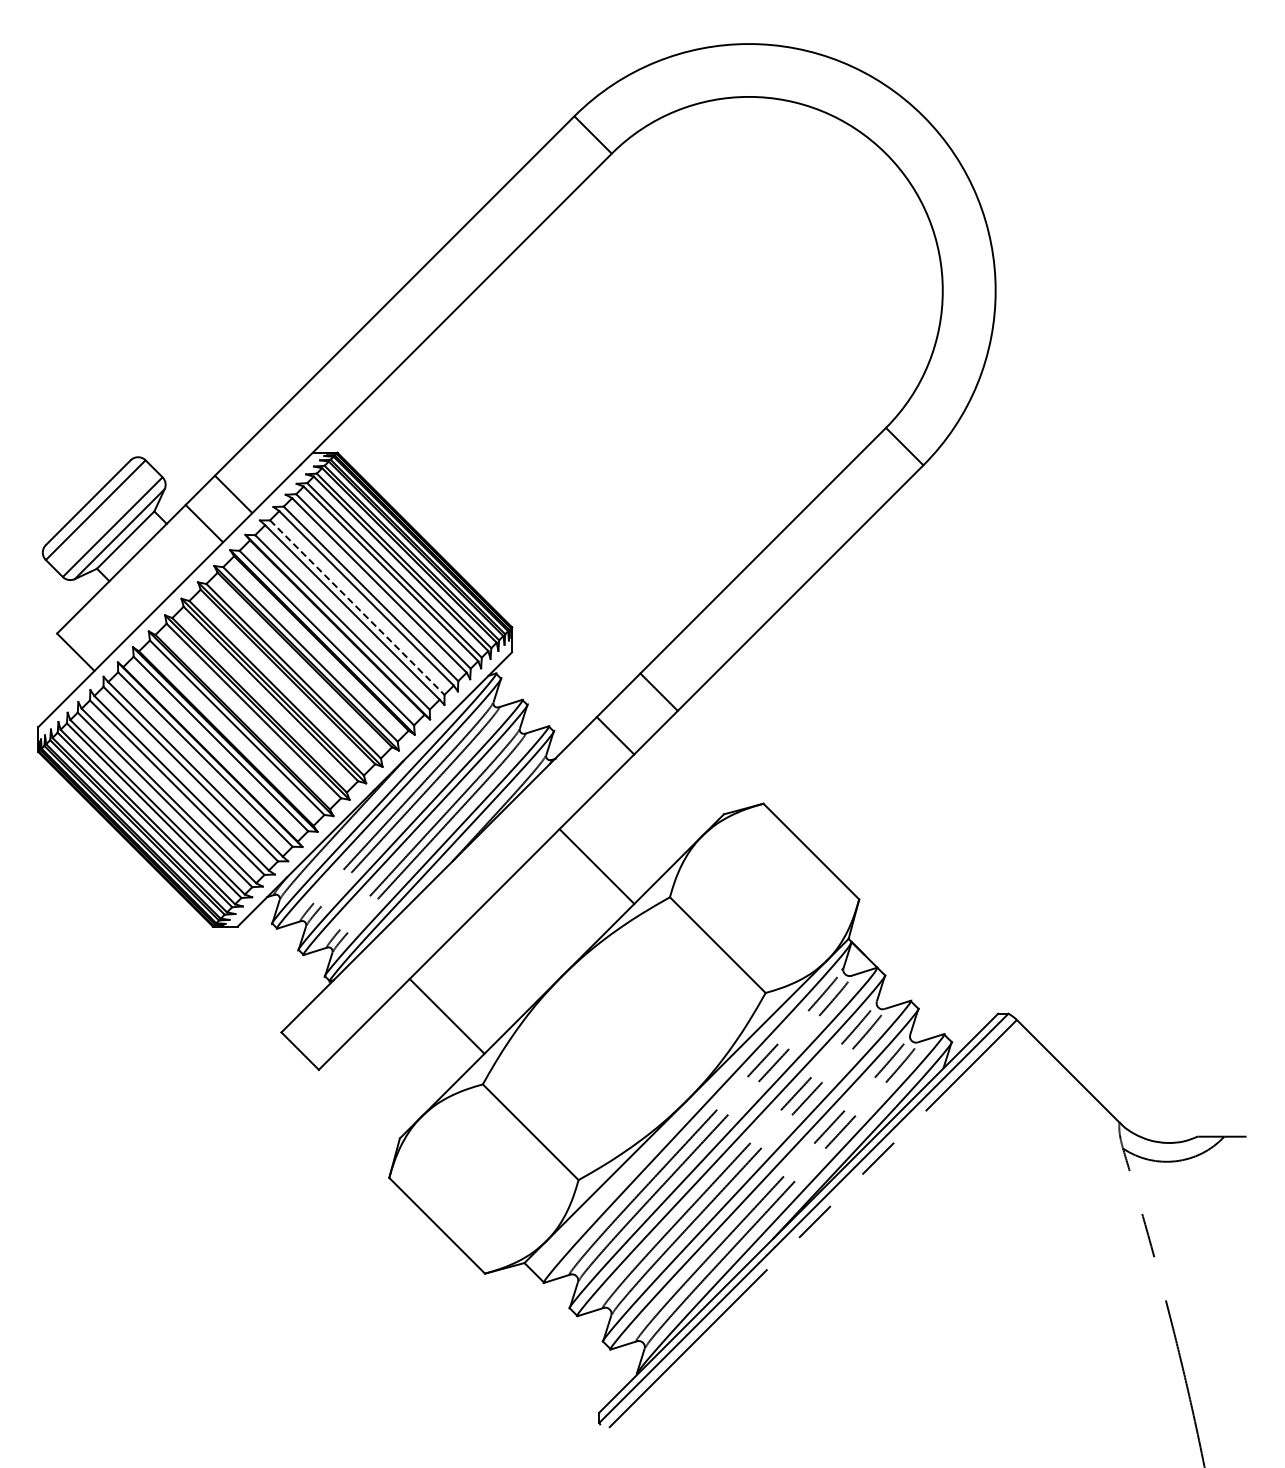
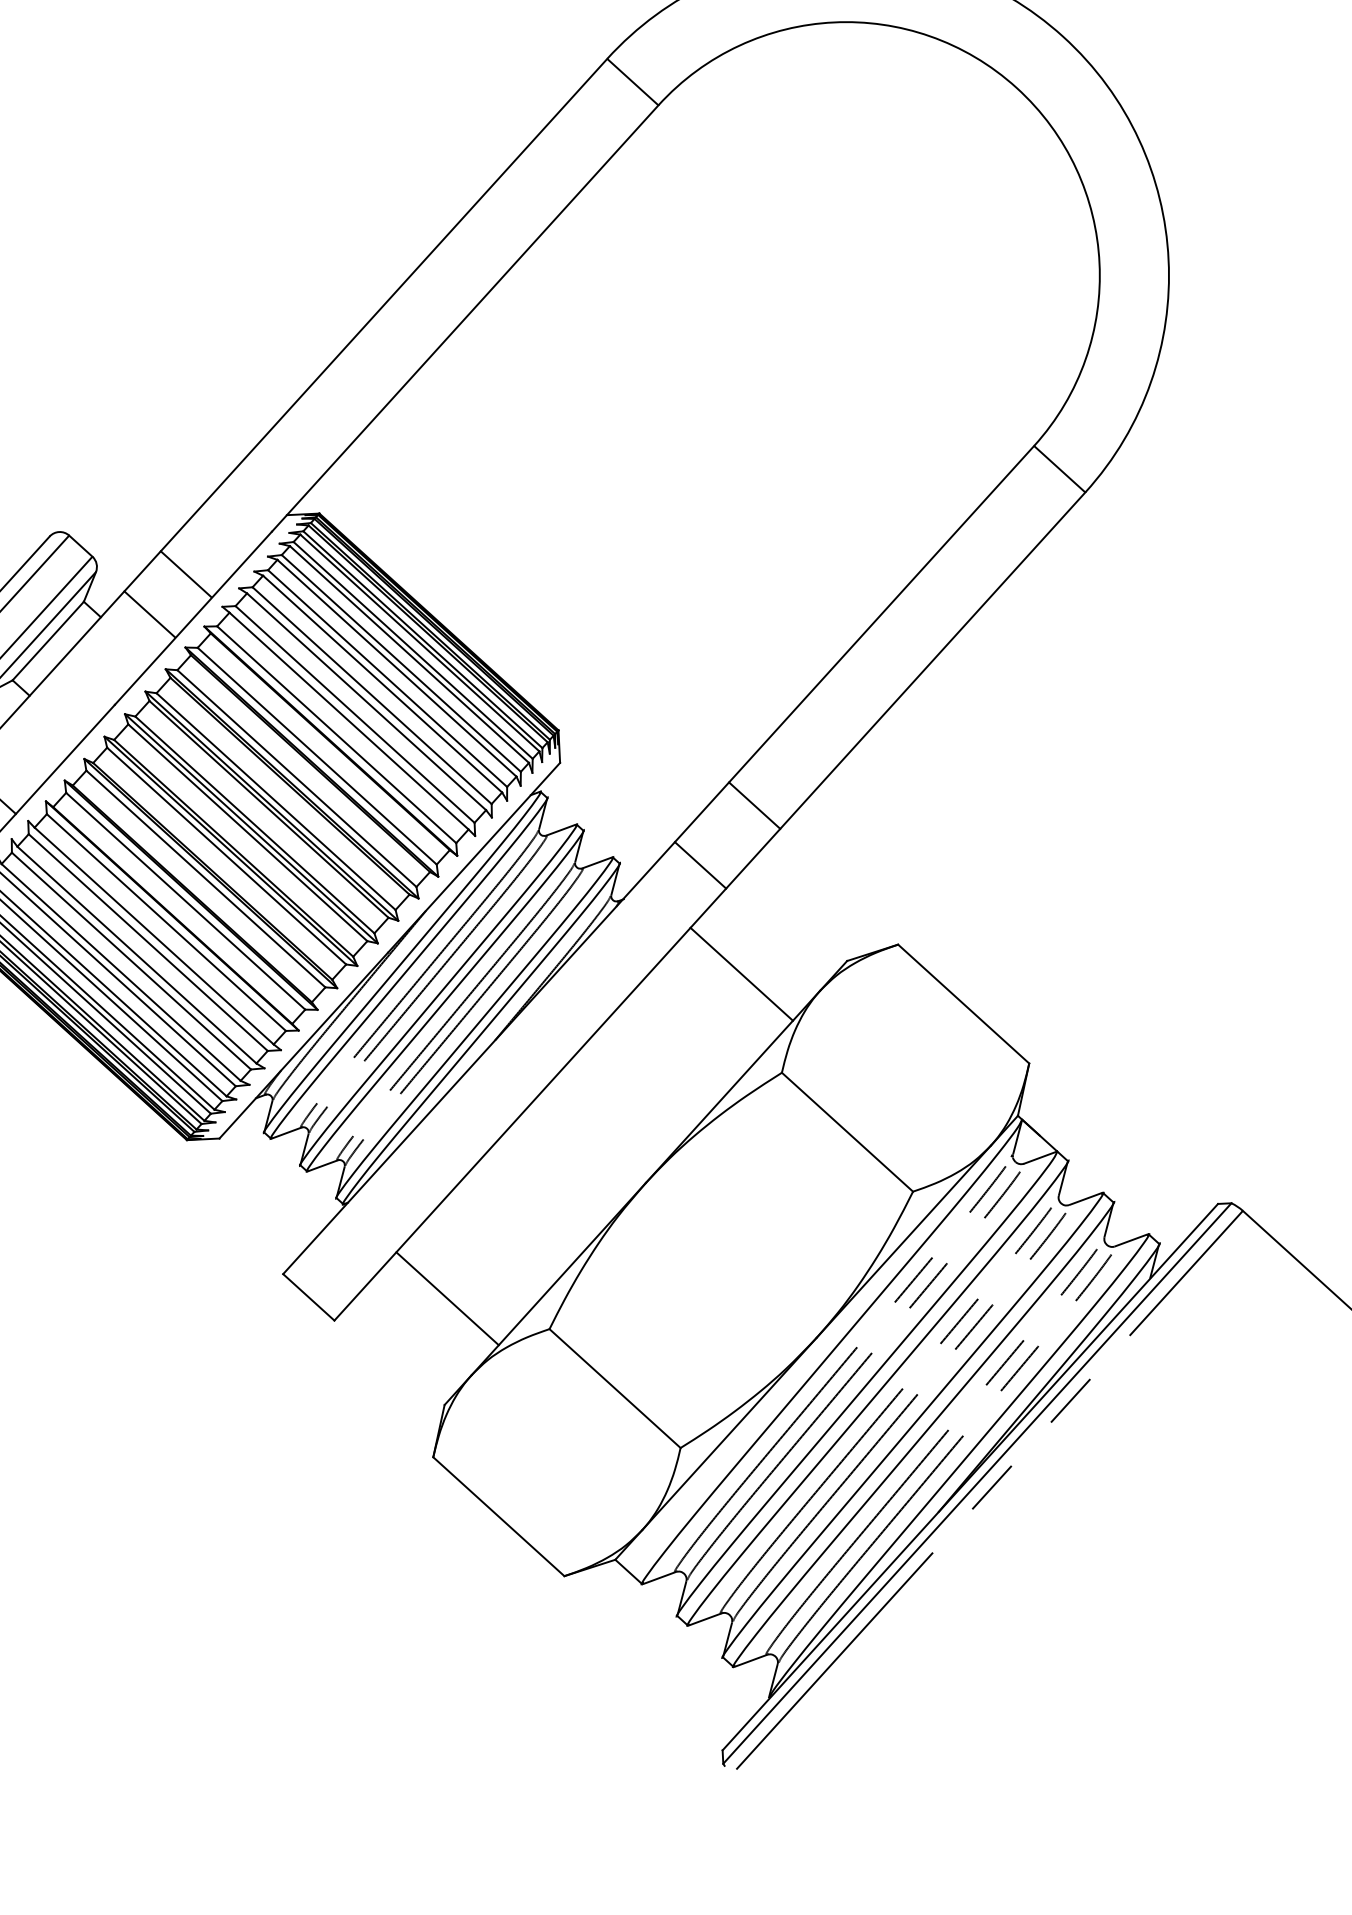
line: (357, 607) -> (355, 714), dashed -> solid
line: (596, 866) -> (741, 974), moved
line: (446, 1016) -> (446, 1298), moved

